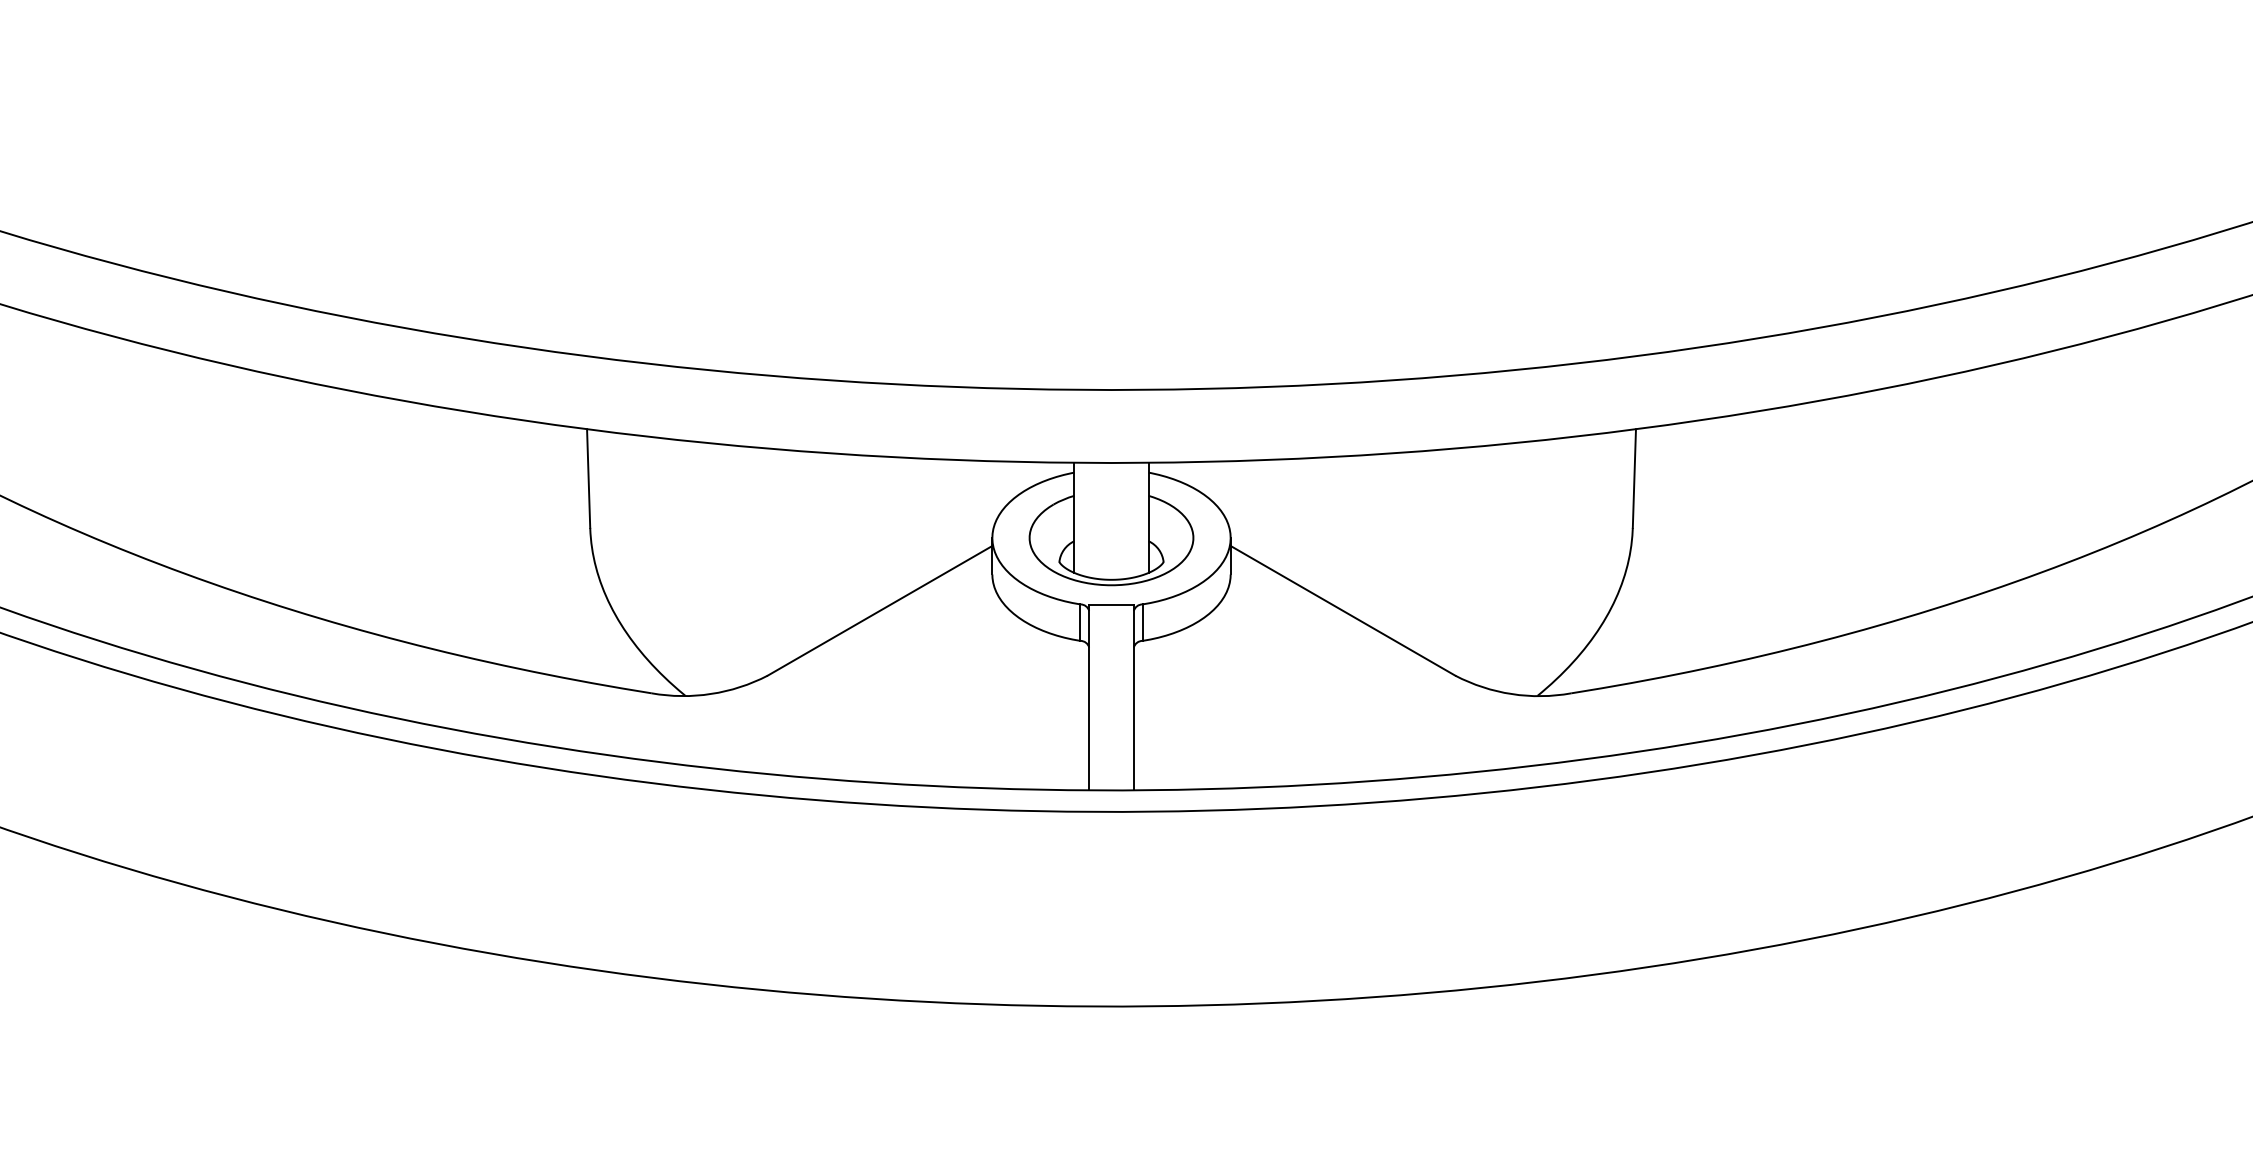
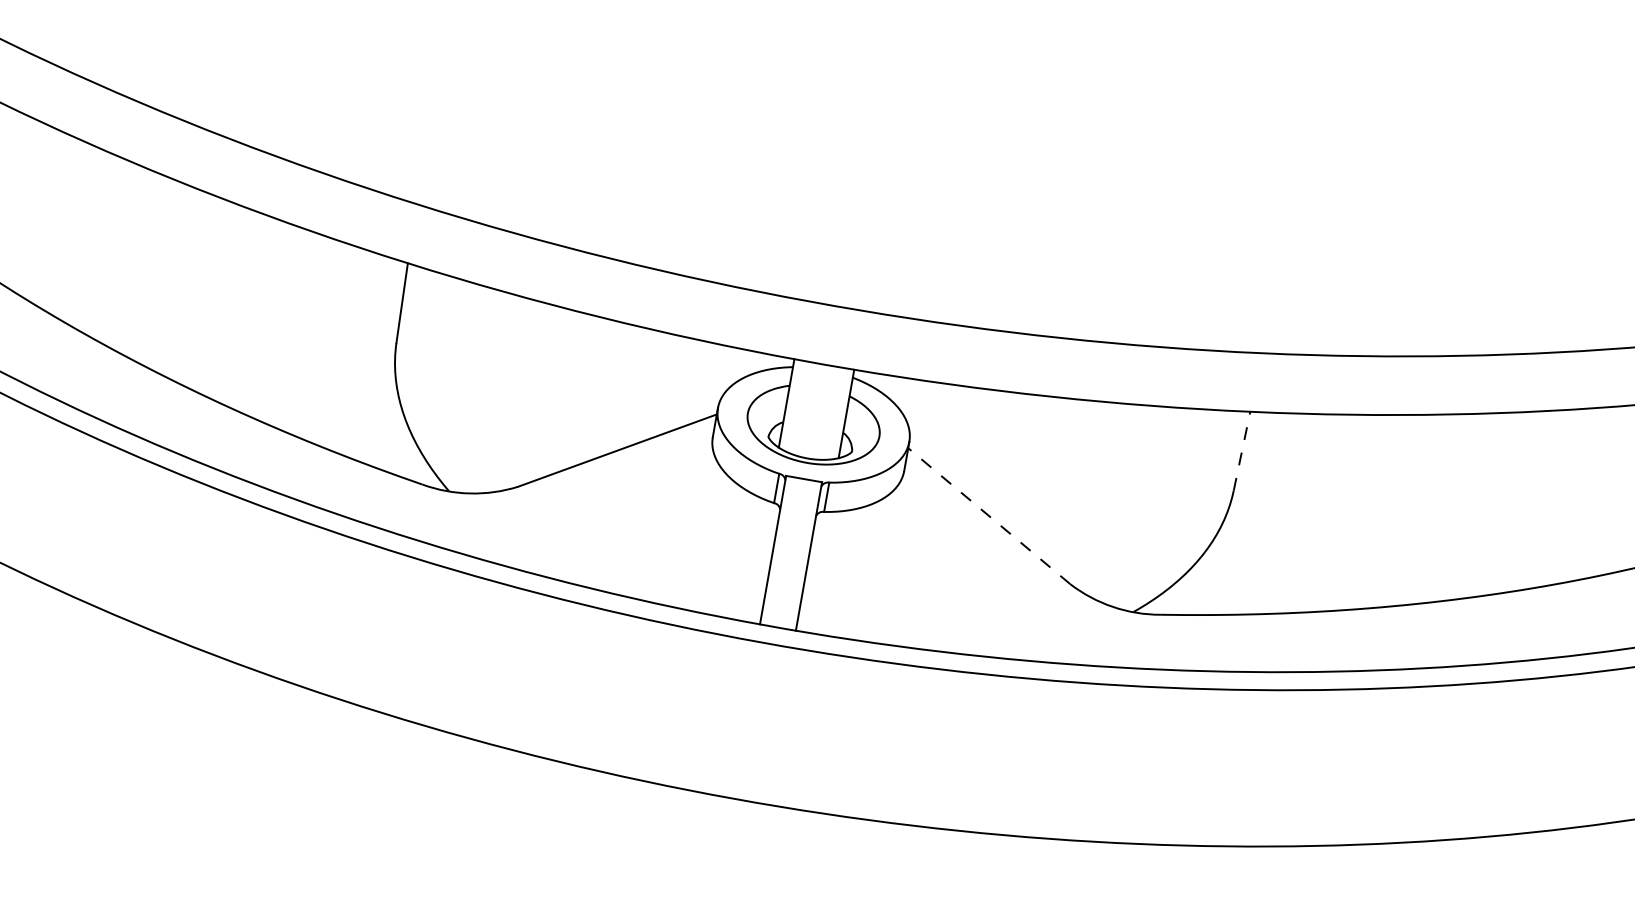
line: (1634, 478) -> (1242, 451), solid -> dashed
line: (1343, 610) -> (989, 515), solid -> dashed

